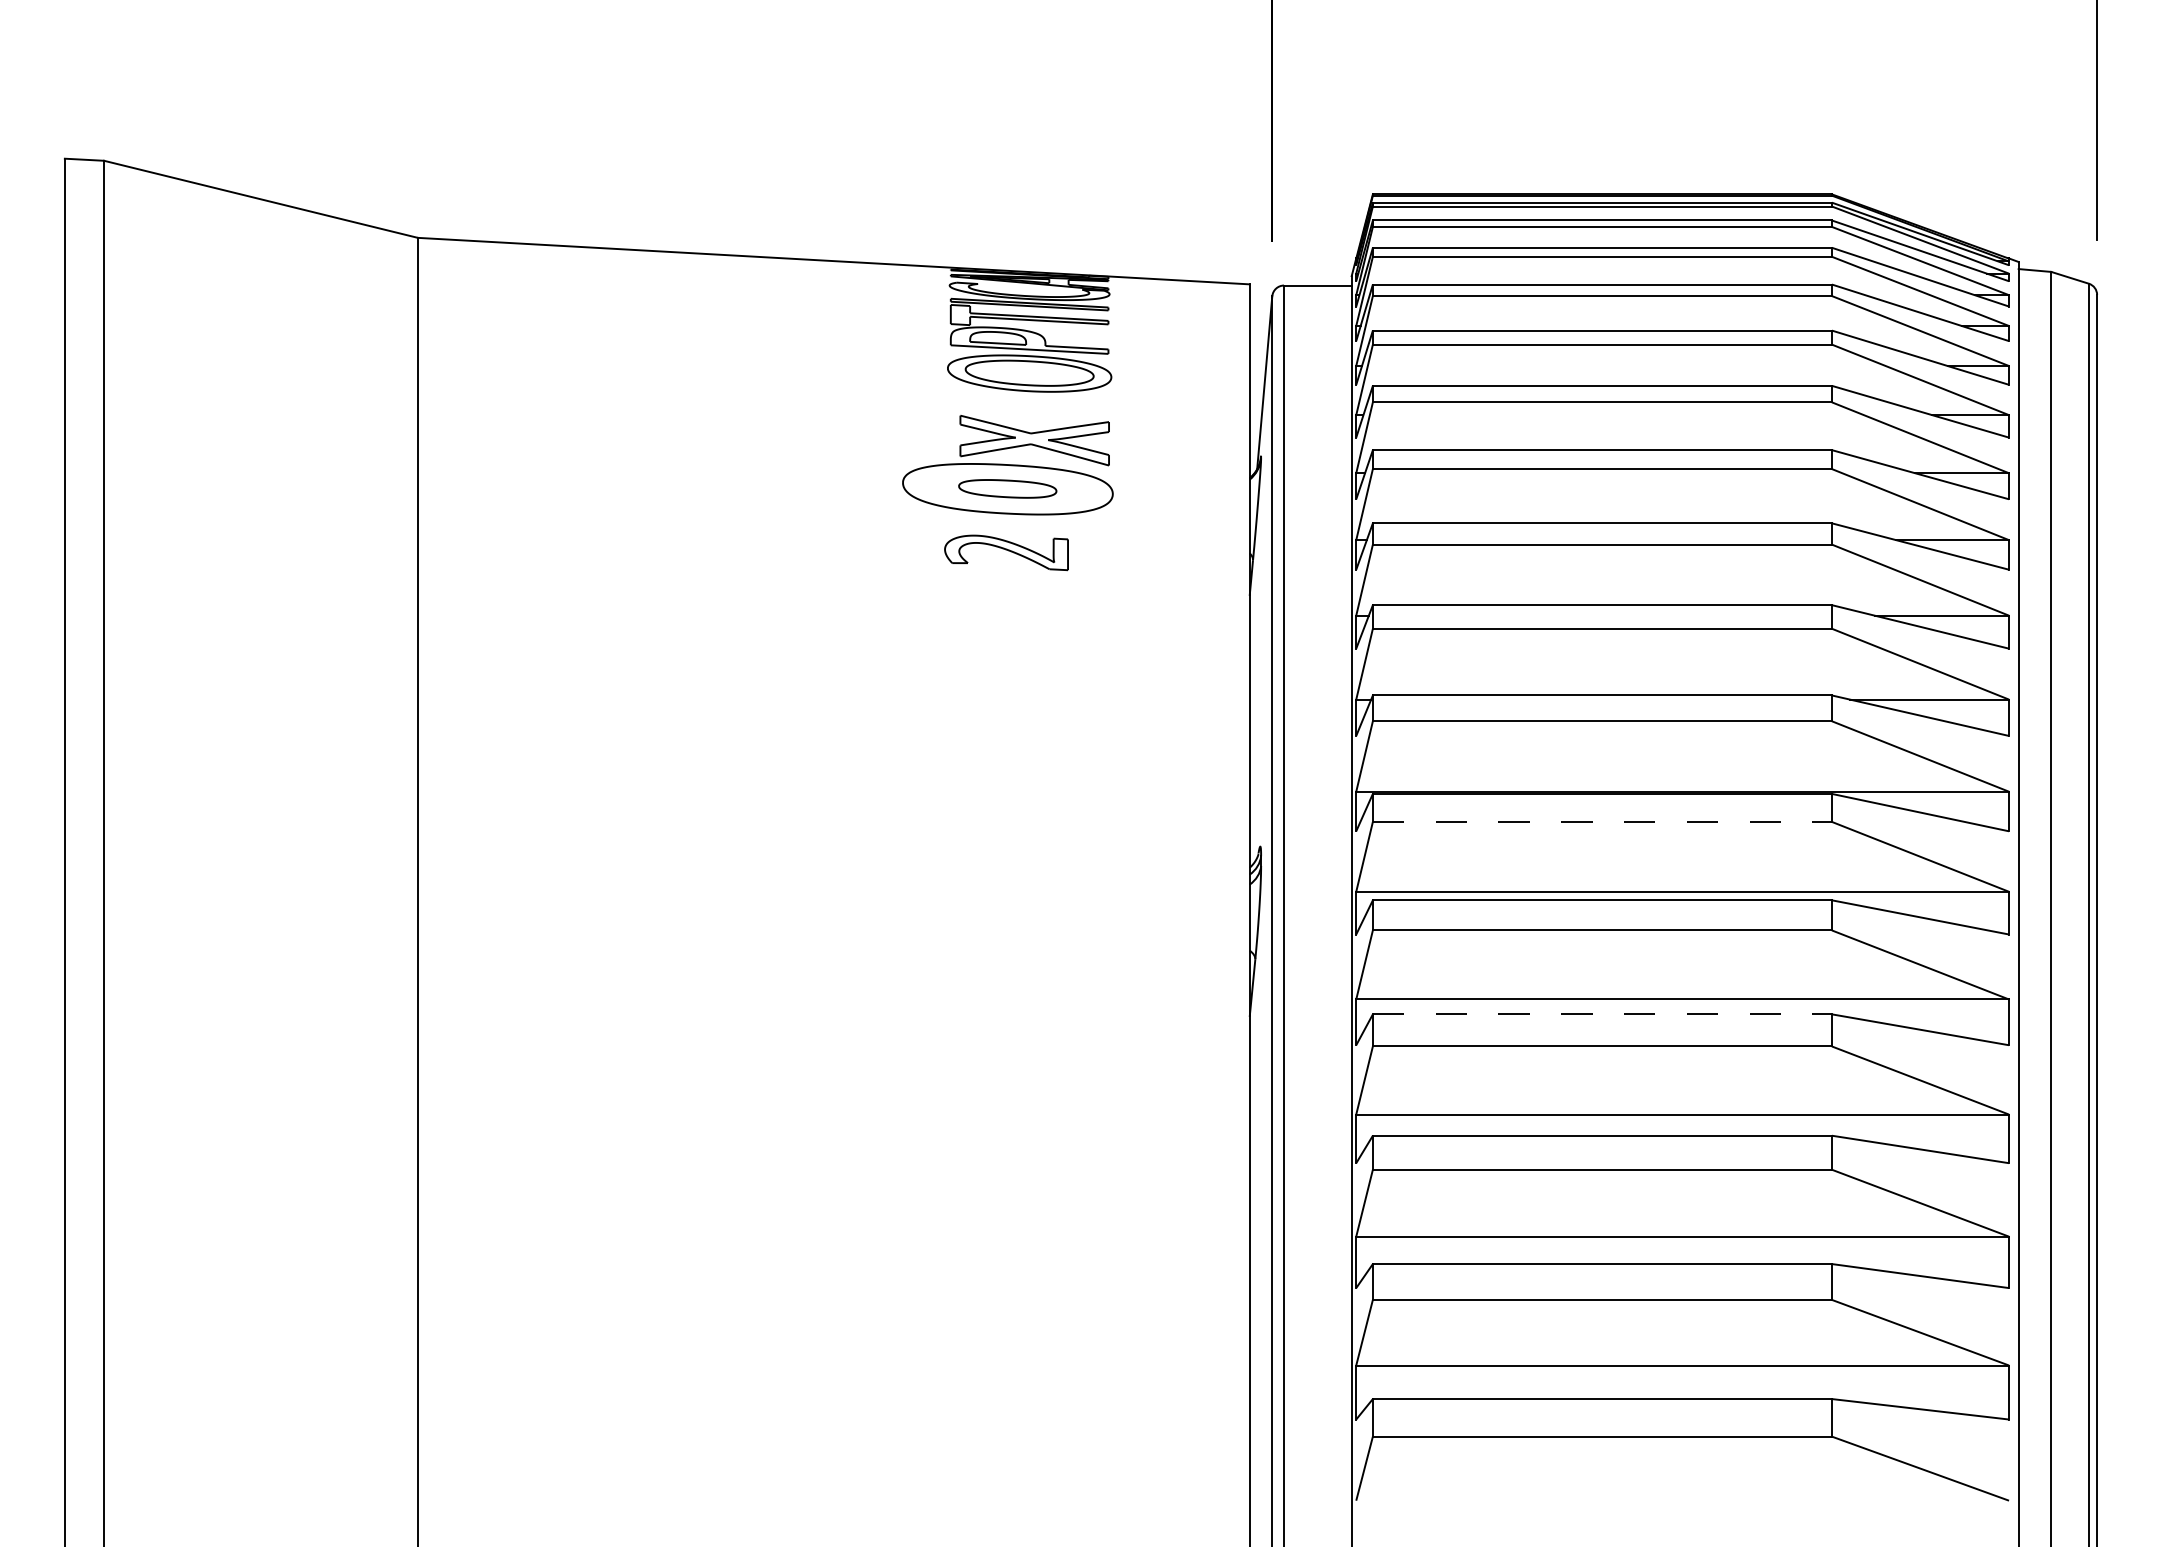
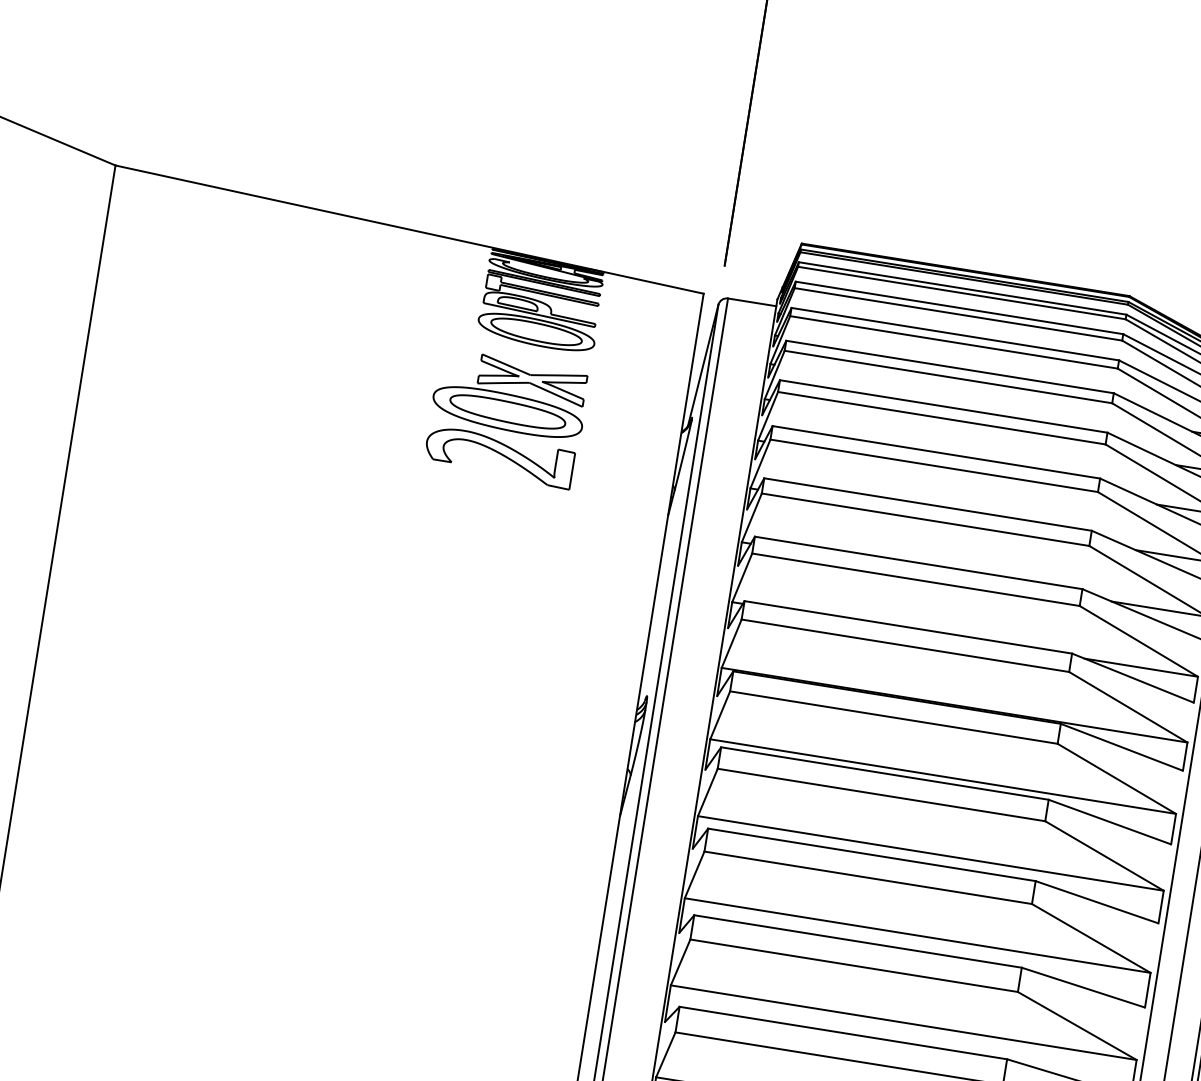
part: (1007, 488) -> (507, 411), size x1.67
part: (1006, 552) -> (499, 457), size x1.67
line: (1602, 821) -> (894, 717), dashed -> solid
line: (1602, 1014) -> (871, 855), dashed -> solid

